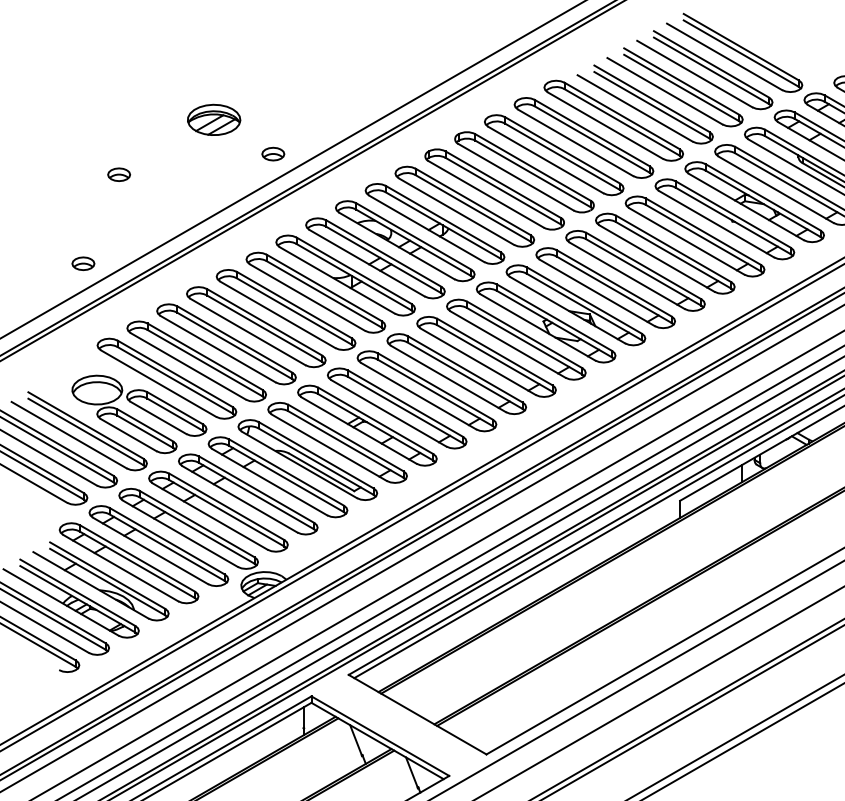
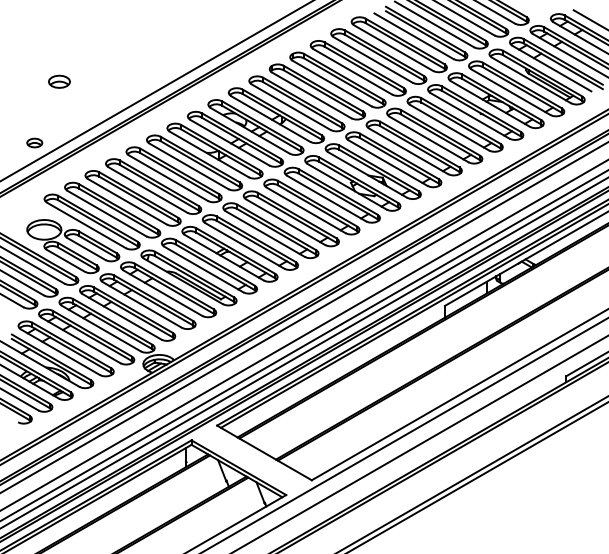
part: (213, 118) -> (124, 43), removed
part: (272, 153) -> (164, 67), removed
part: (117, 174) -> (58, 81), size x1.4

